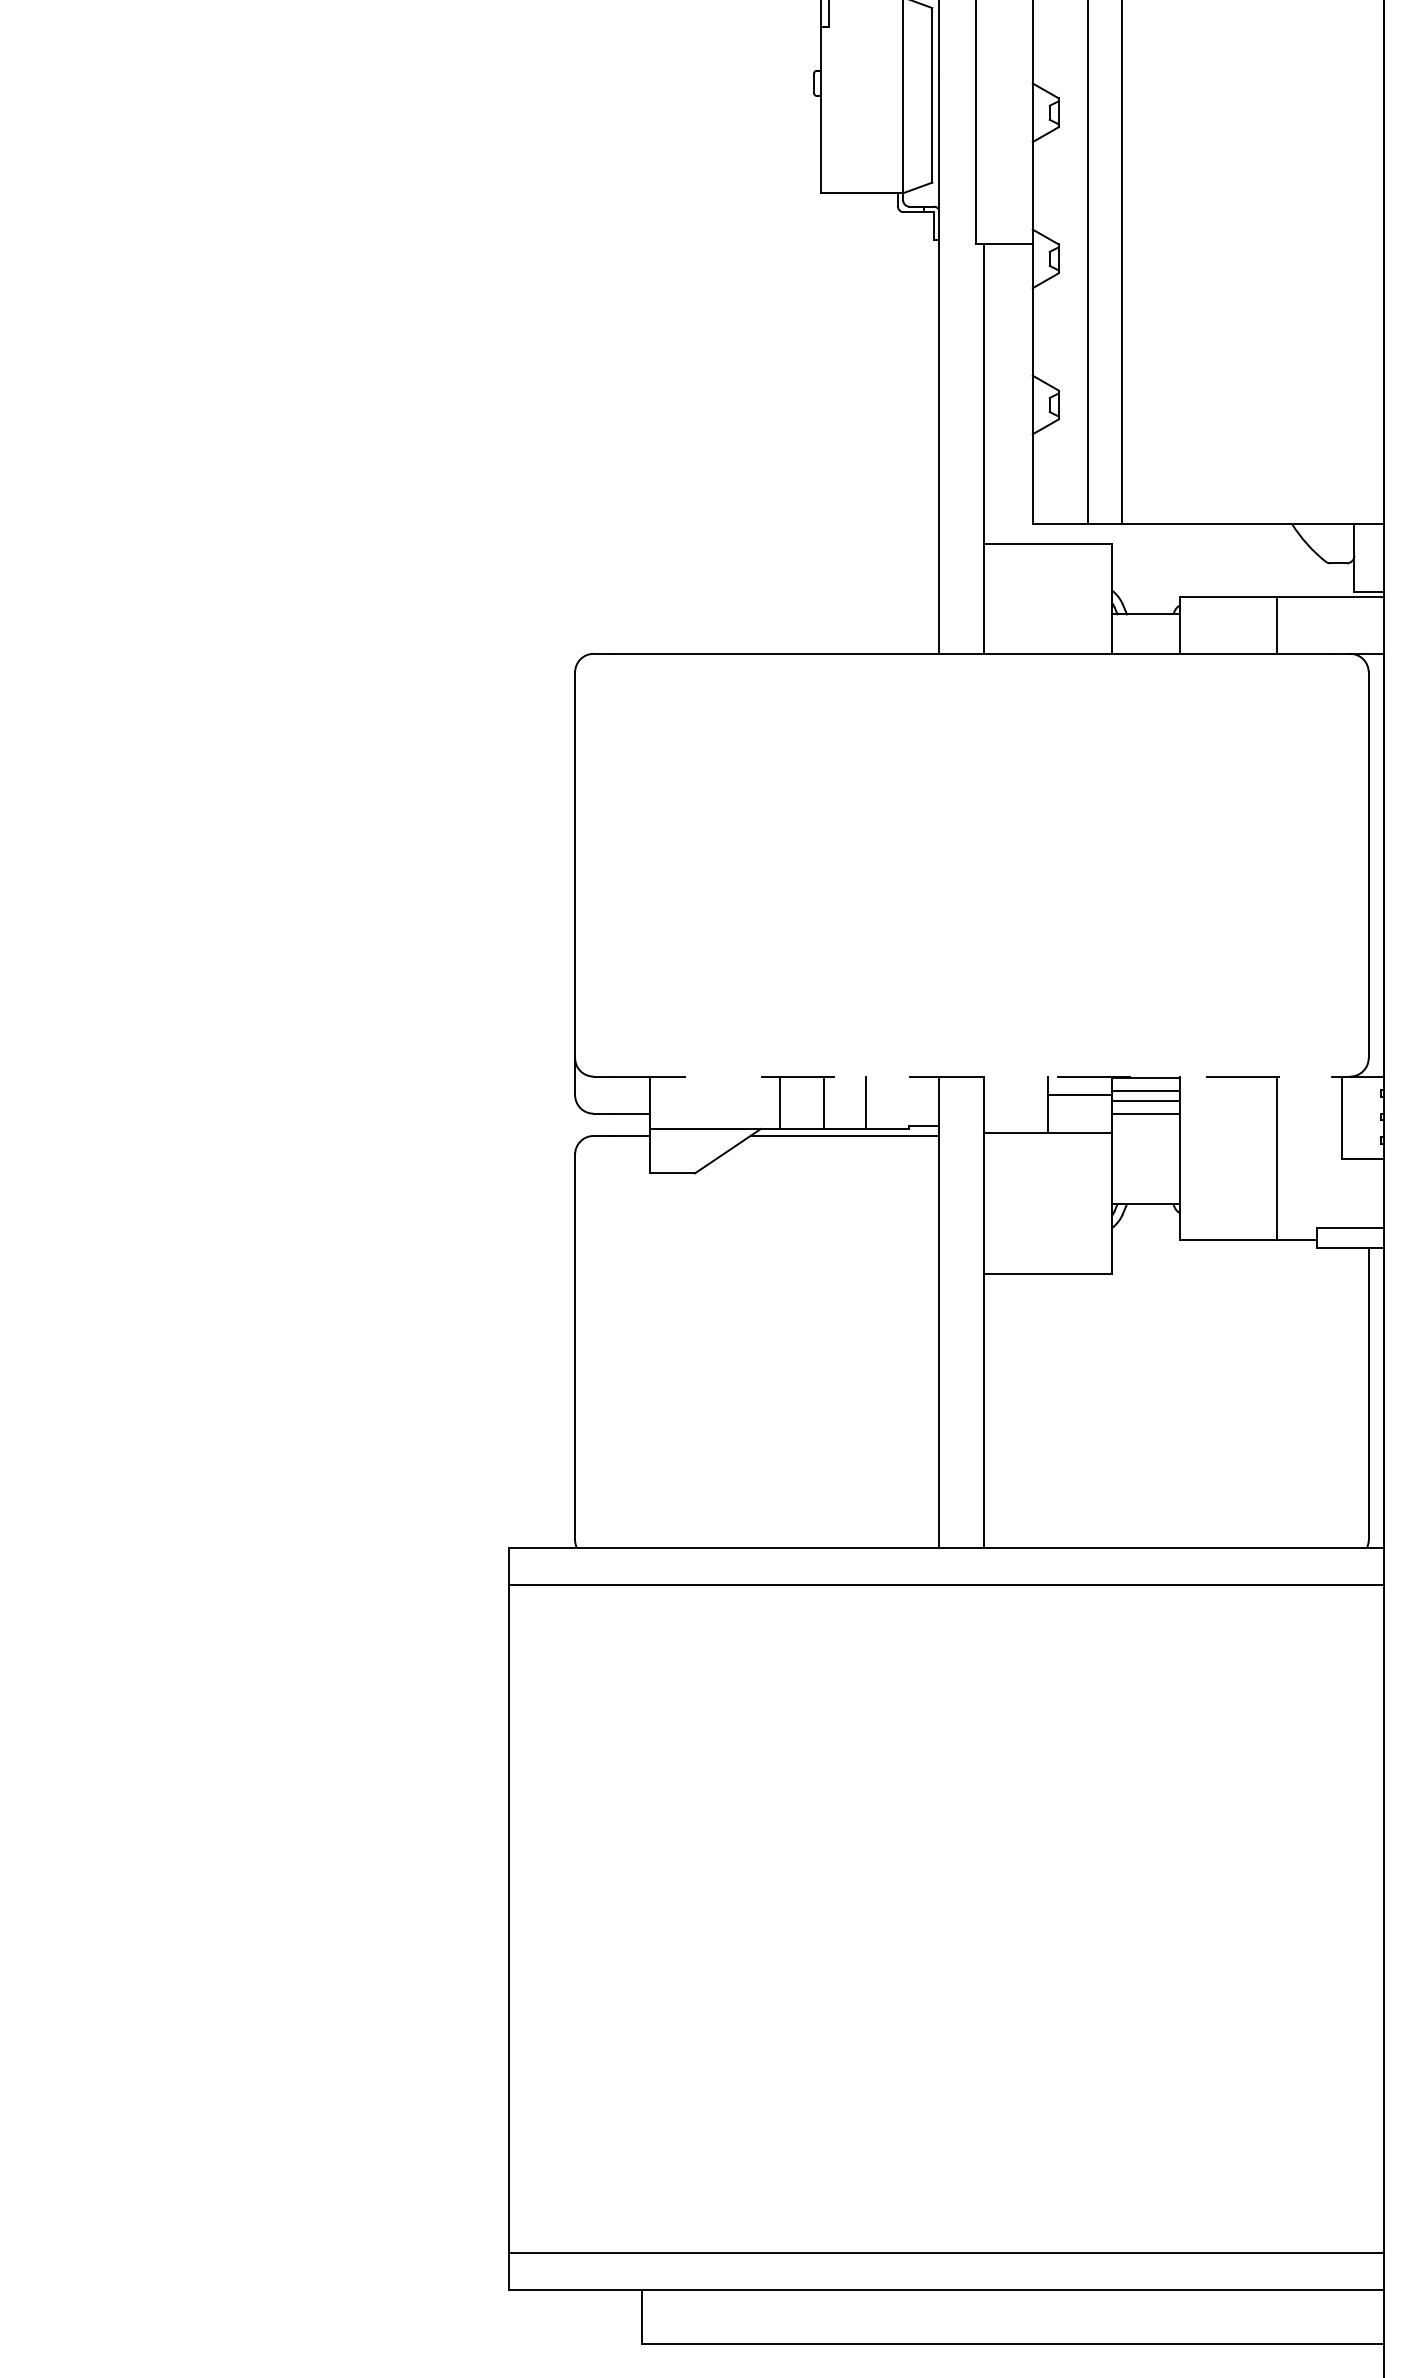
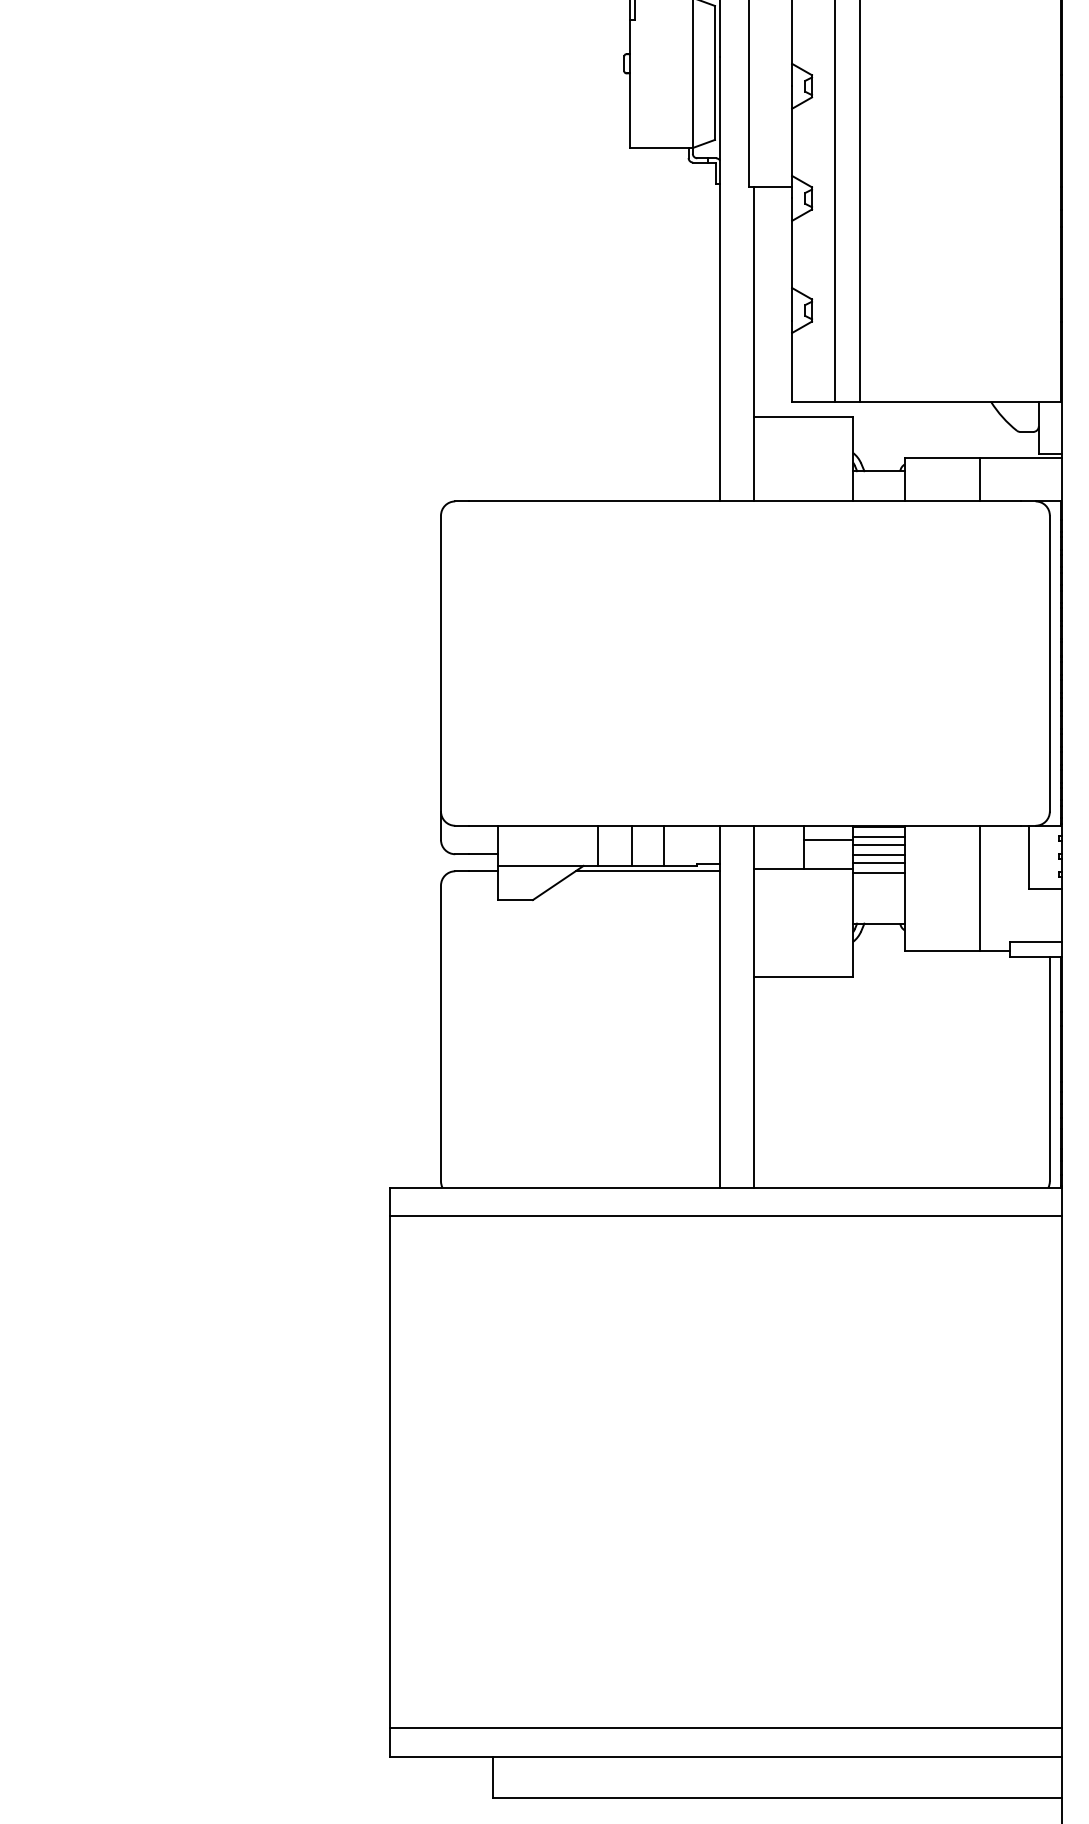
line: (971, 1076) -> (745, 825), dashed -> solid
line: (1145, 1124) -> (878, 862), added
line: (1145, 1137) -> (878, 872), added

